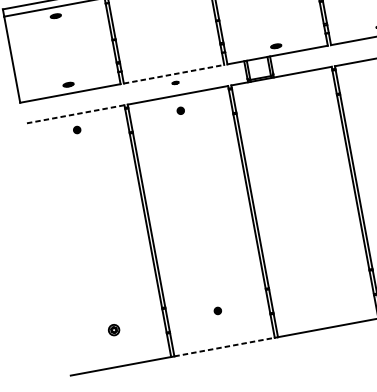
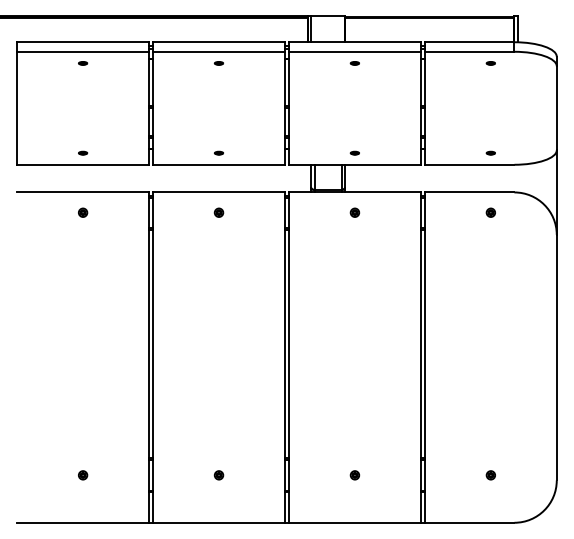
part: (56, 16) -> (83, 63), size x0.62
part: (275, 45) -> (354, 152), size x0.62
line: (174, 73) -> (219, 164), dashed -> solid
part: (175, 82) -> (218, 152), moved
part: (69, 84) -> (83, 152), size x0.62
part: (284, 91) -> (354, 212), added
line: (74, 114) -> (83, 192), dashed -> solid
part: (321, 291) -> (354, 475), added
part: (114, 330) -> (83, 475), size x0.62
line: (224, 346) -> (219, 522), dashed -> solid

